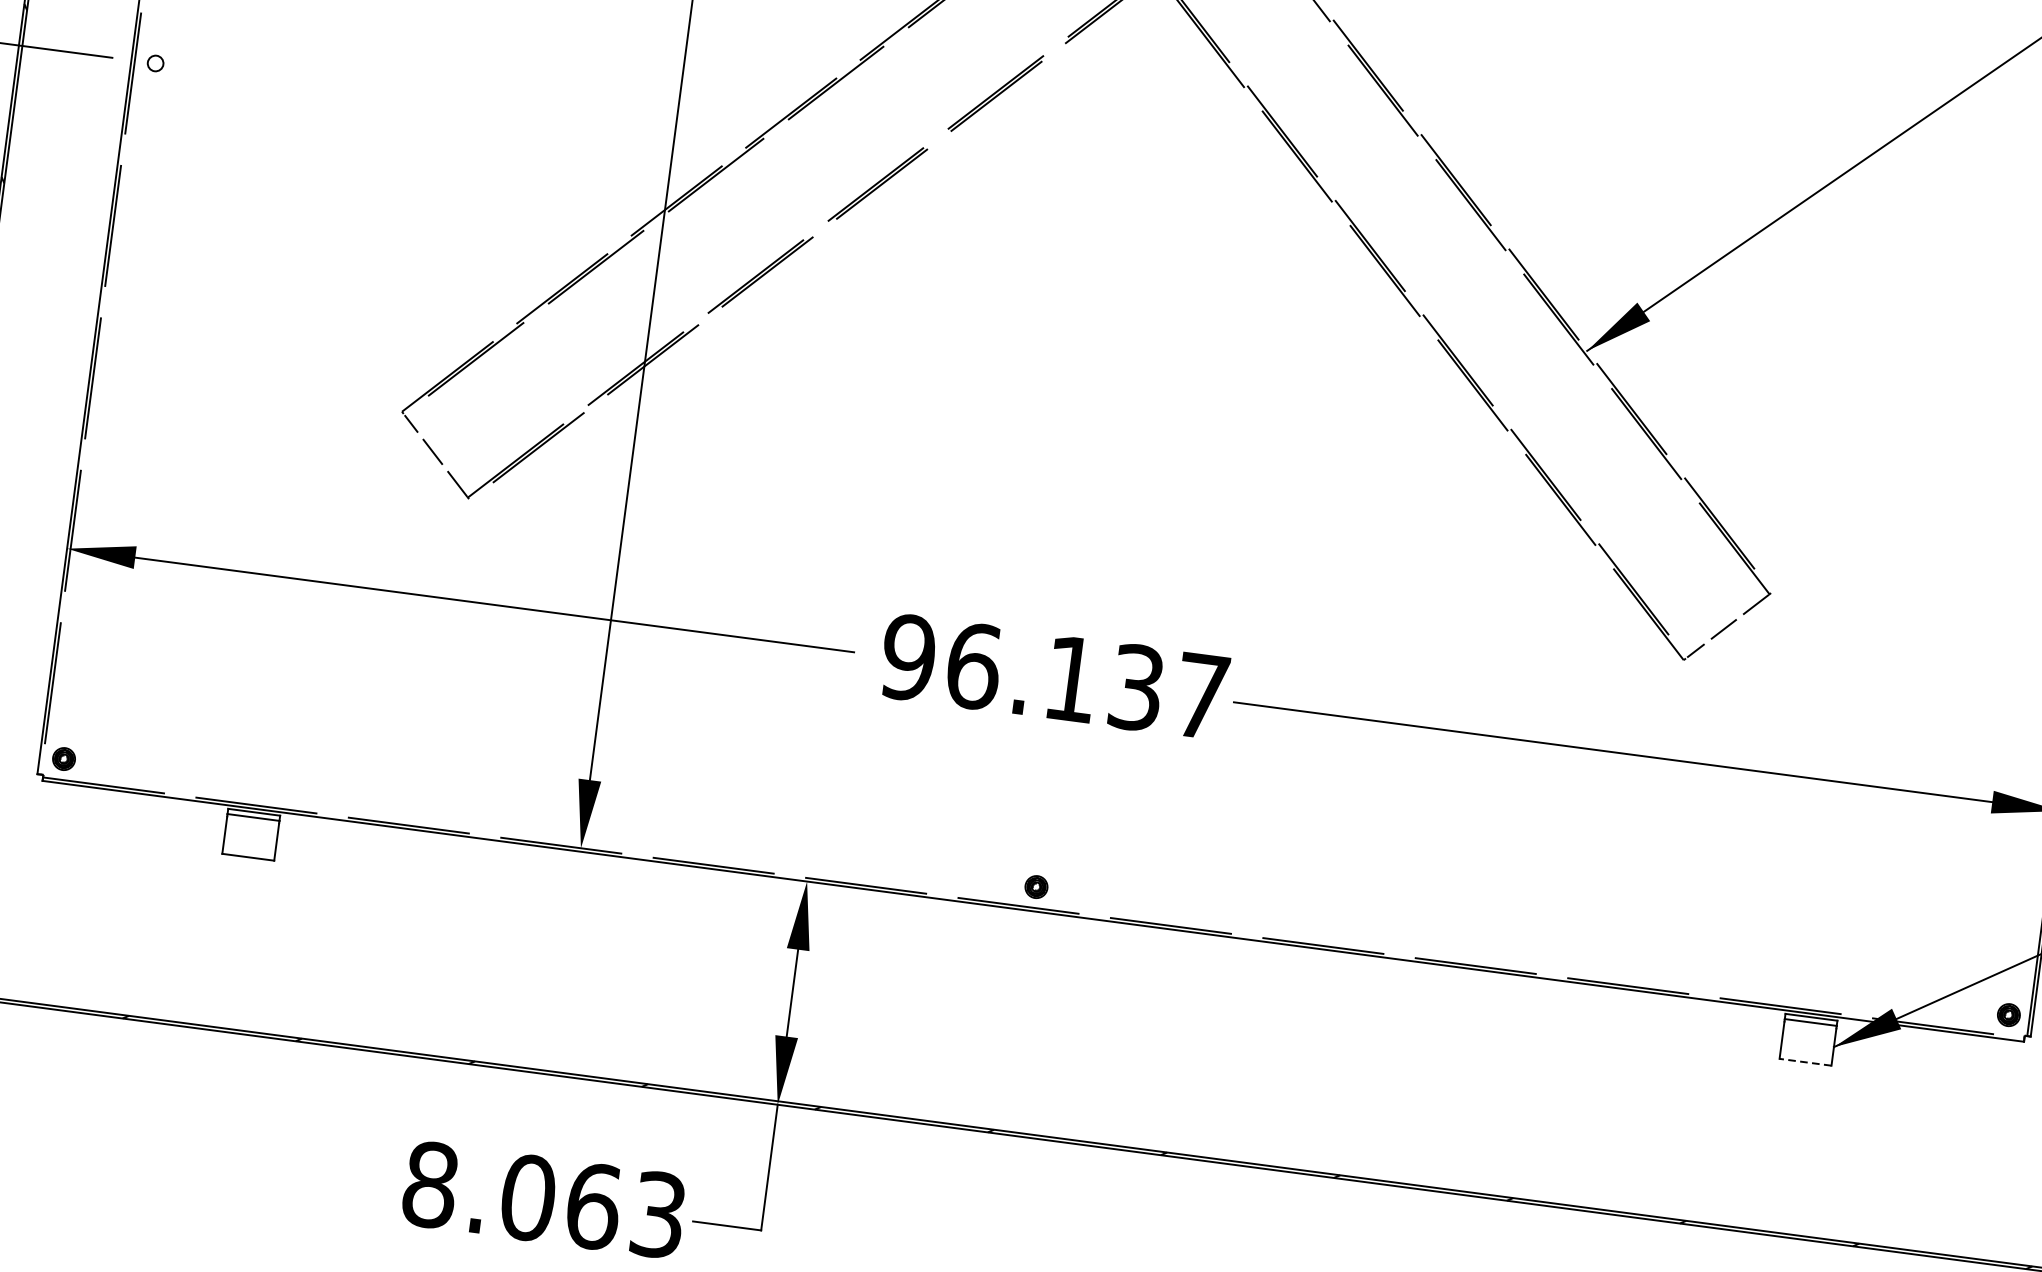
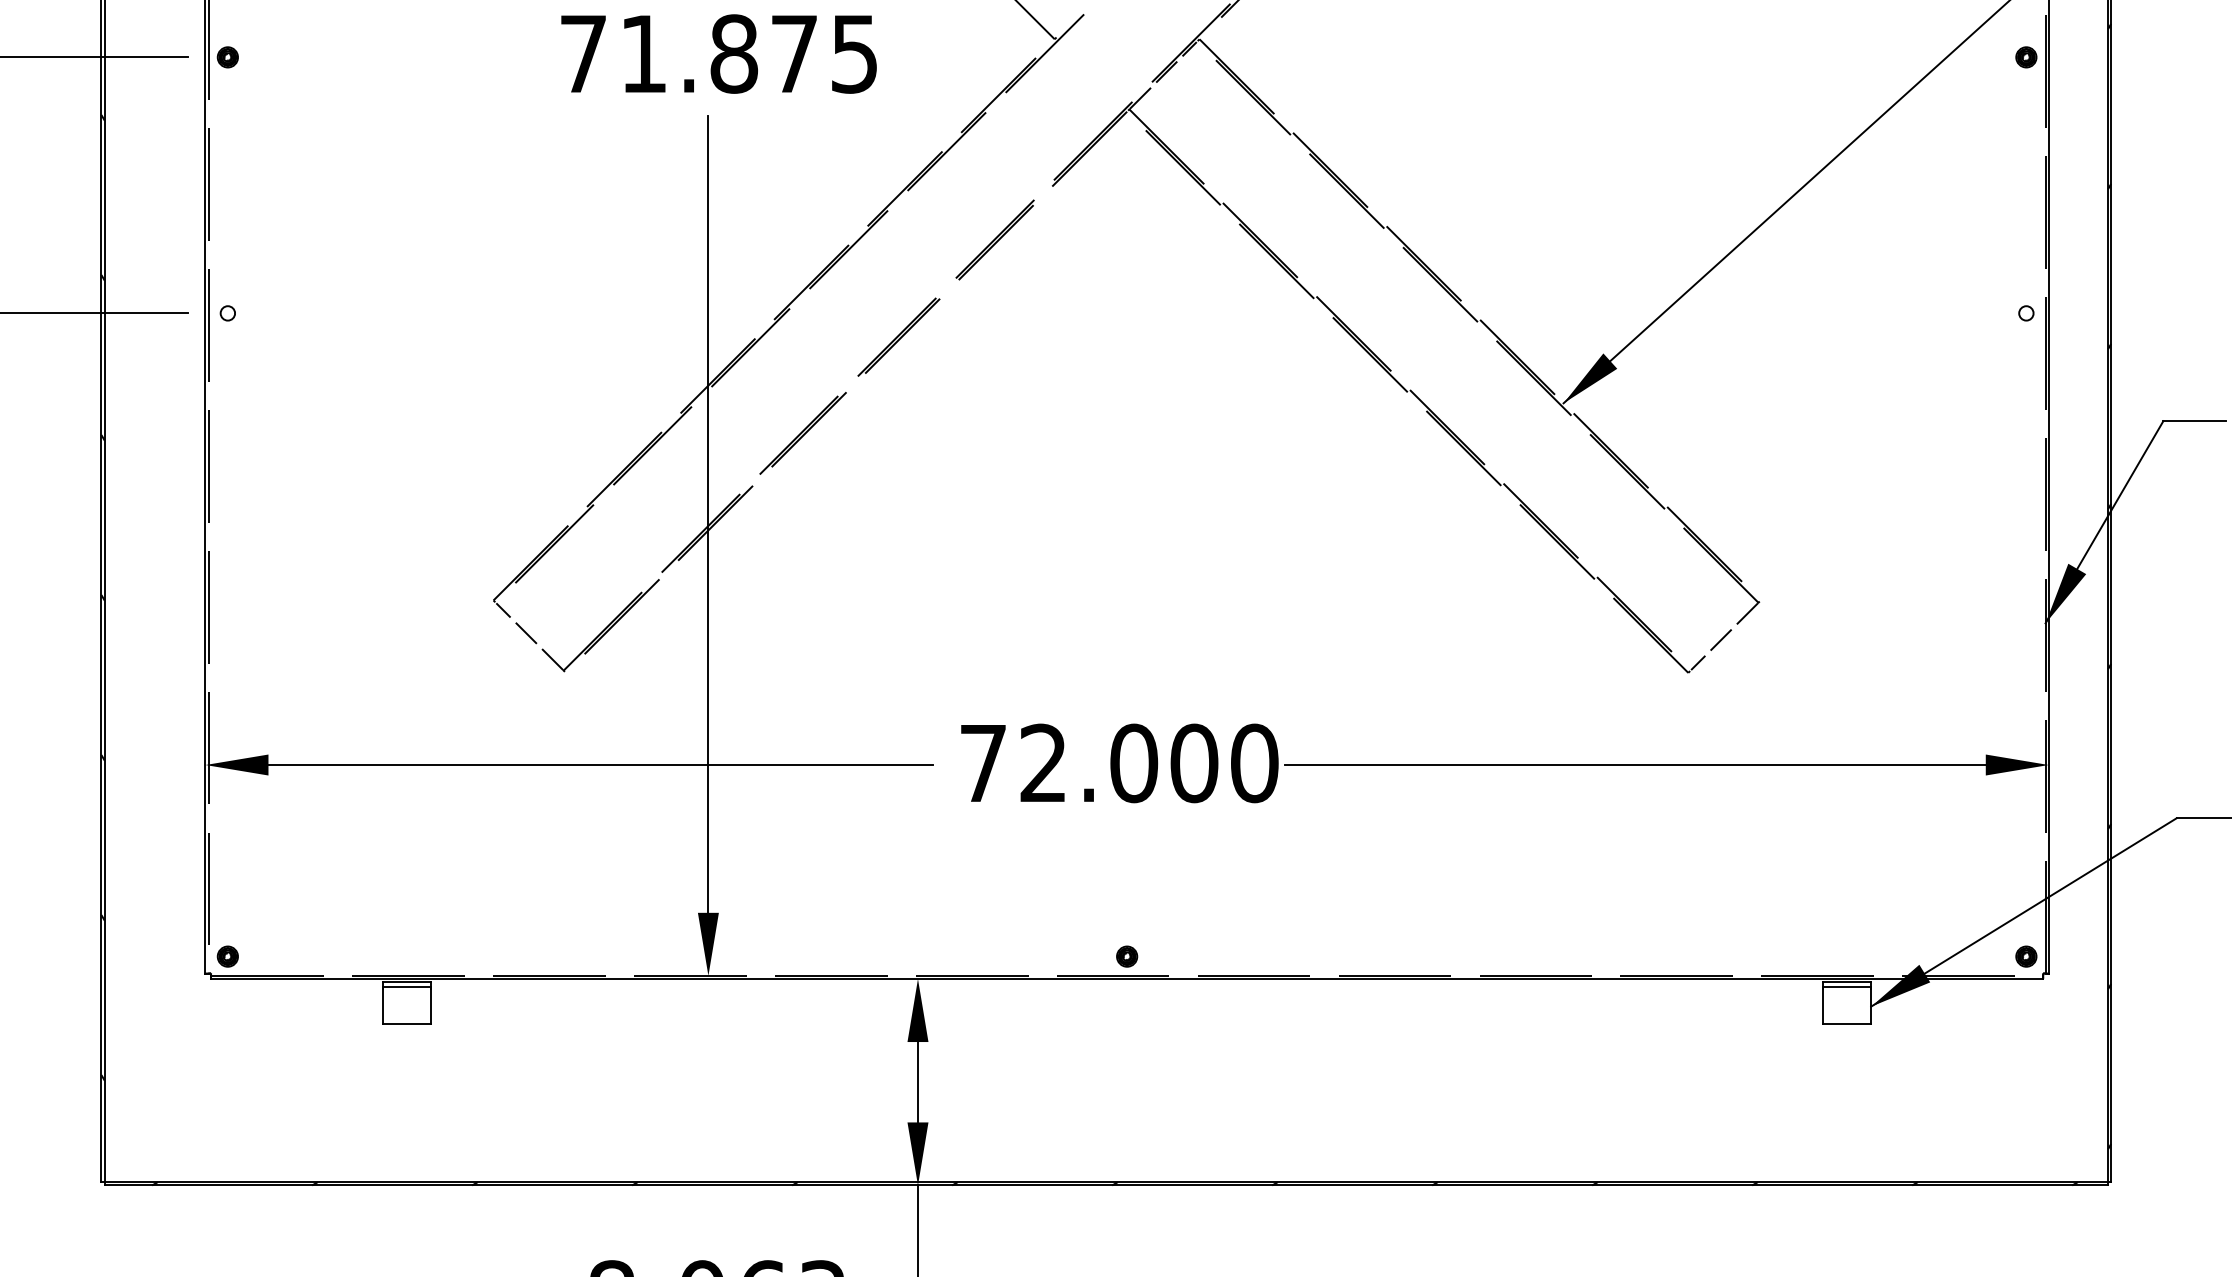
text: (1054, 677) -> (1118, 763), 96.137 -> 72.000
line: (1804, 1061) -> (1846, 1023), dashed -> solid

